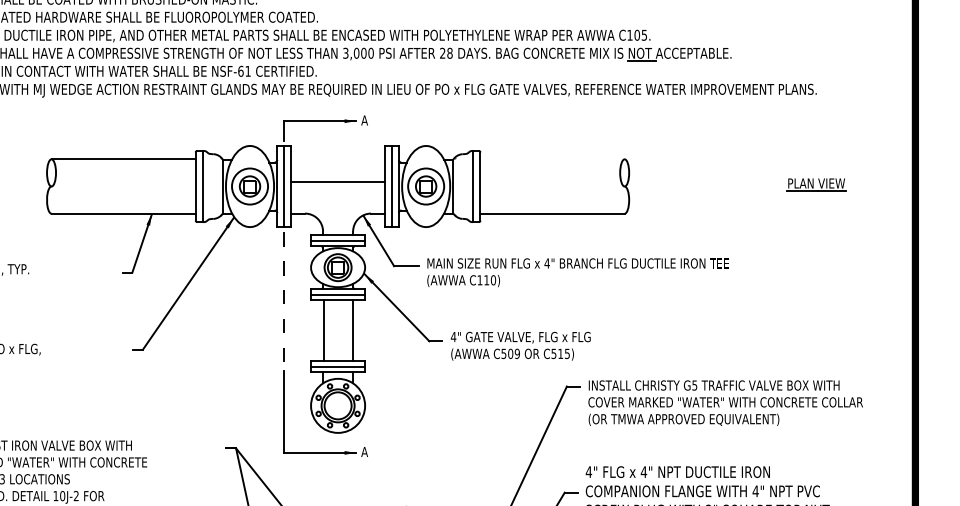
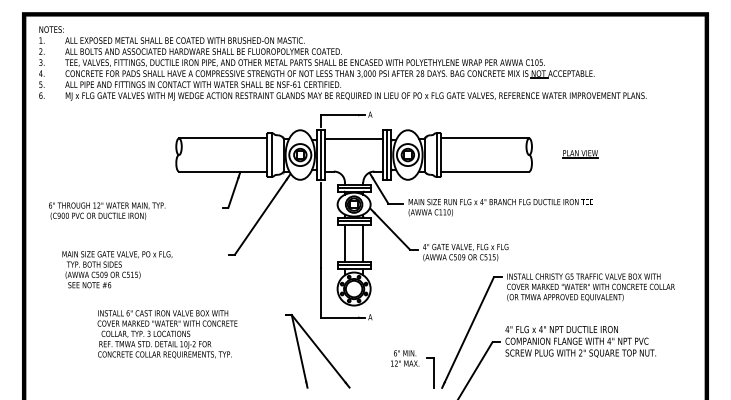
line: (553, 159) -> (485, 138), added
line: (338, 182) -> (354, 138), moved
part: (816, 185) -> (580, 154), moved
line: (284, 301) -> (321, 225), dashed -> solid

